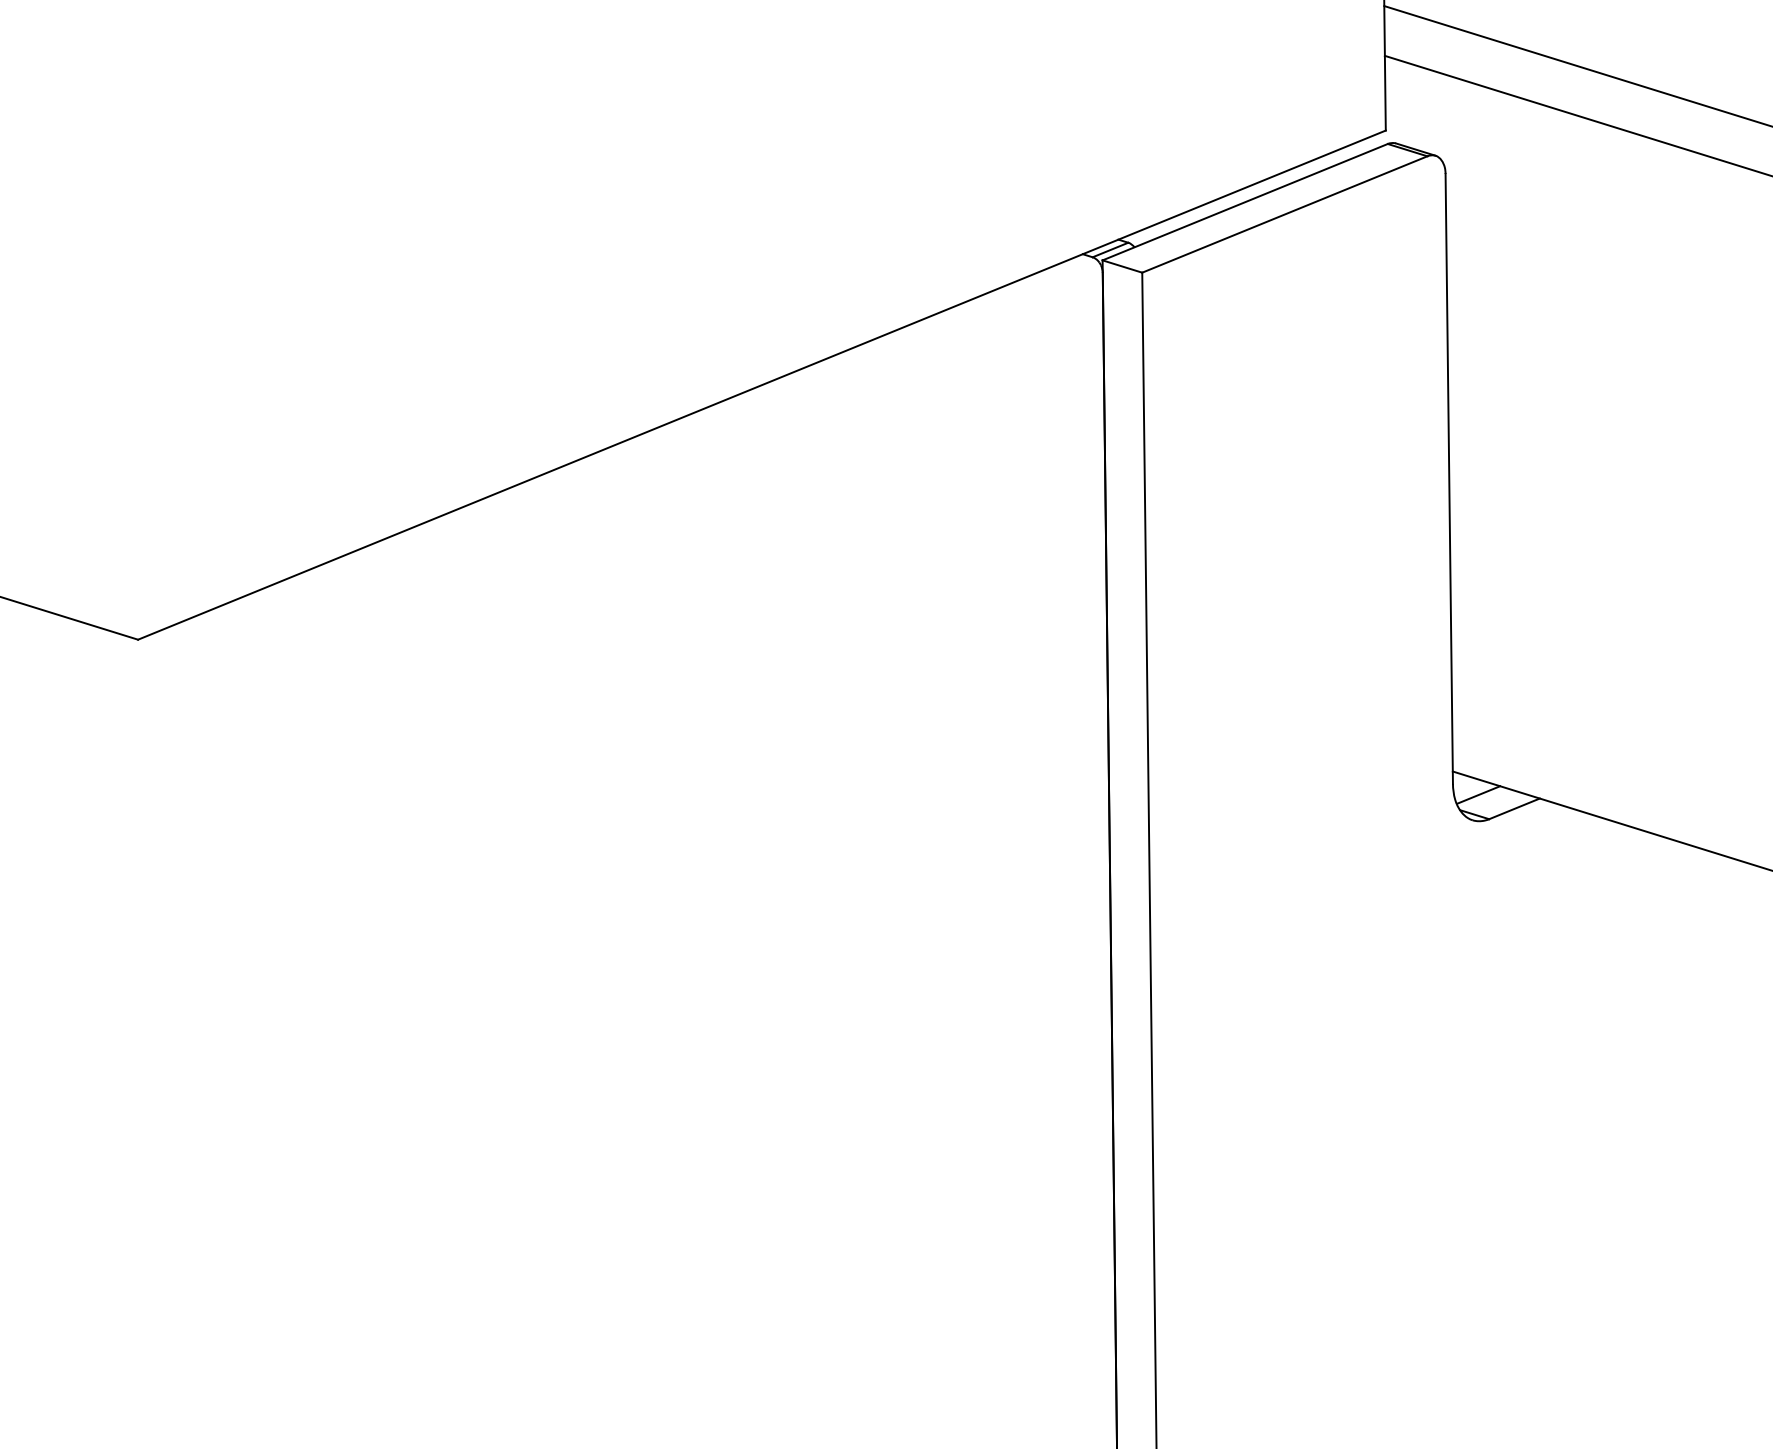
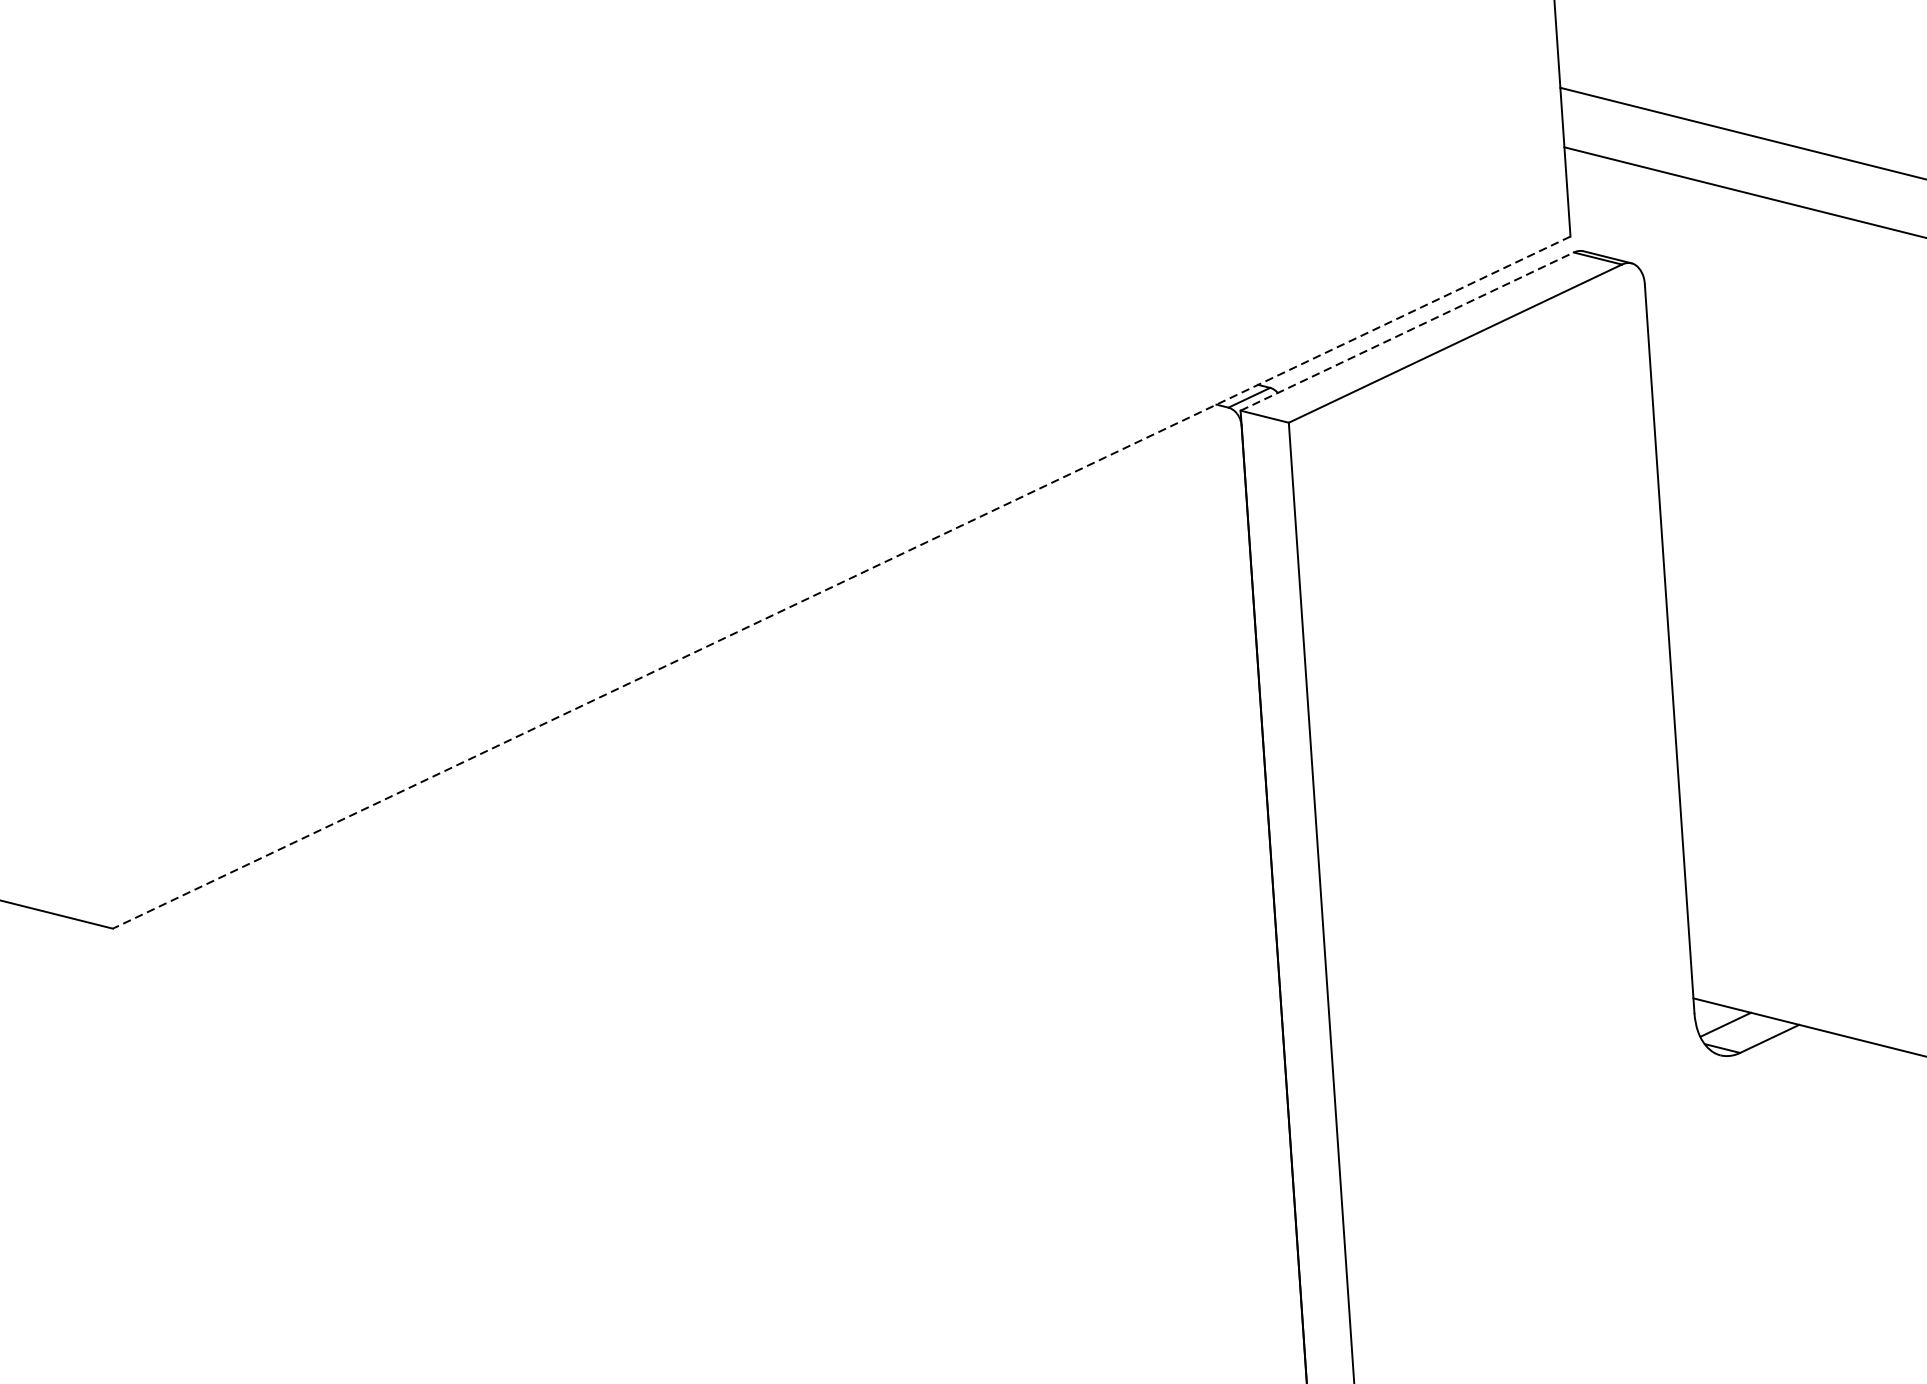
line: (1245, 202) -> (1407, 331), solid -> dashed
line: (761, 385) -> (841, 583), solid -> dashed

